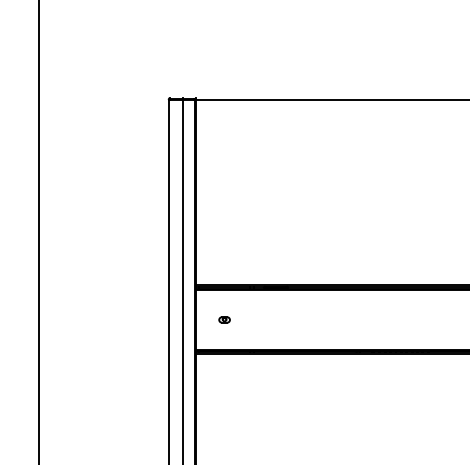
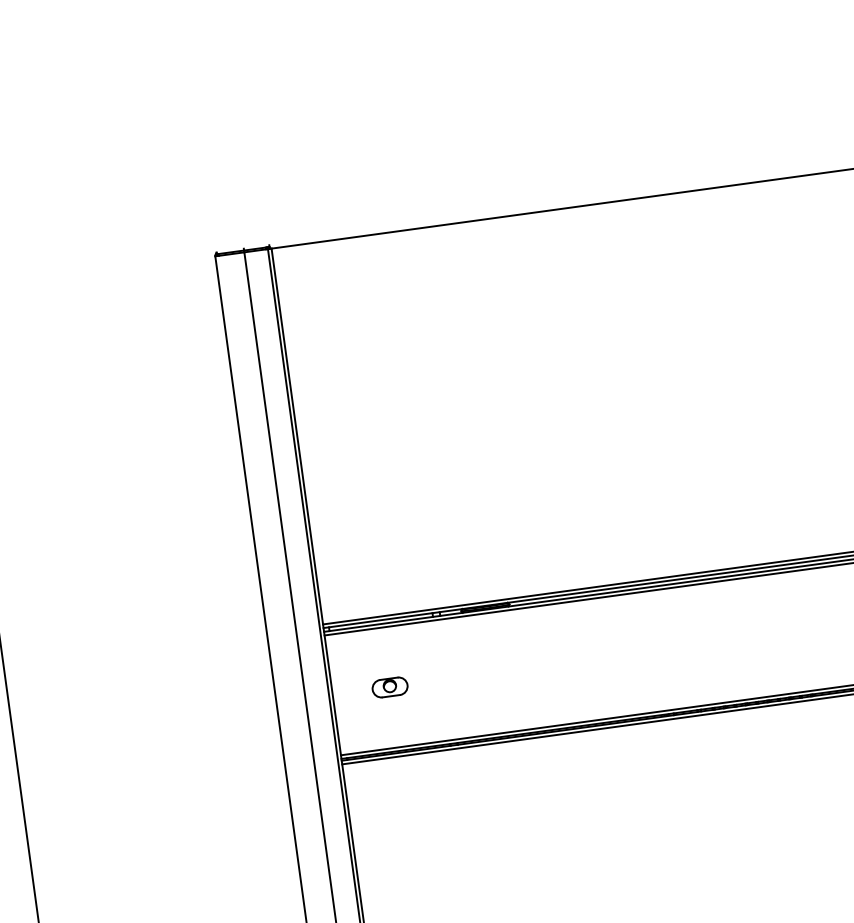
part: (224, 319) -> (389, 686), size x1.6

